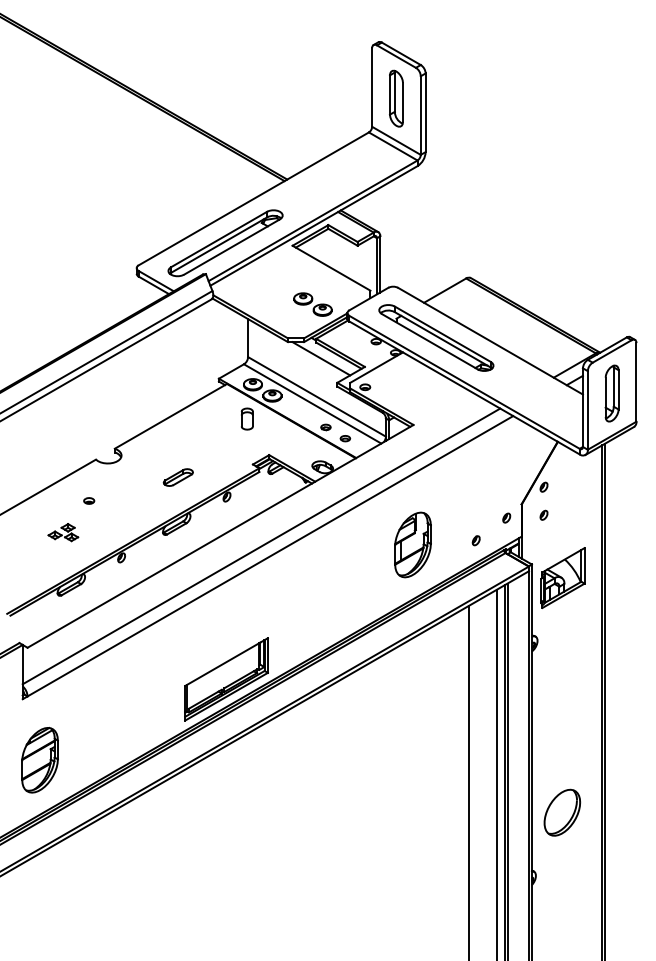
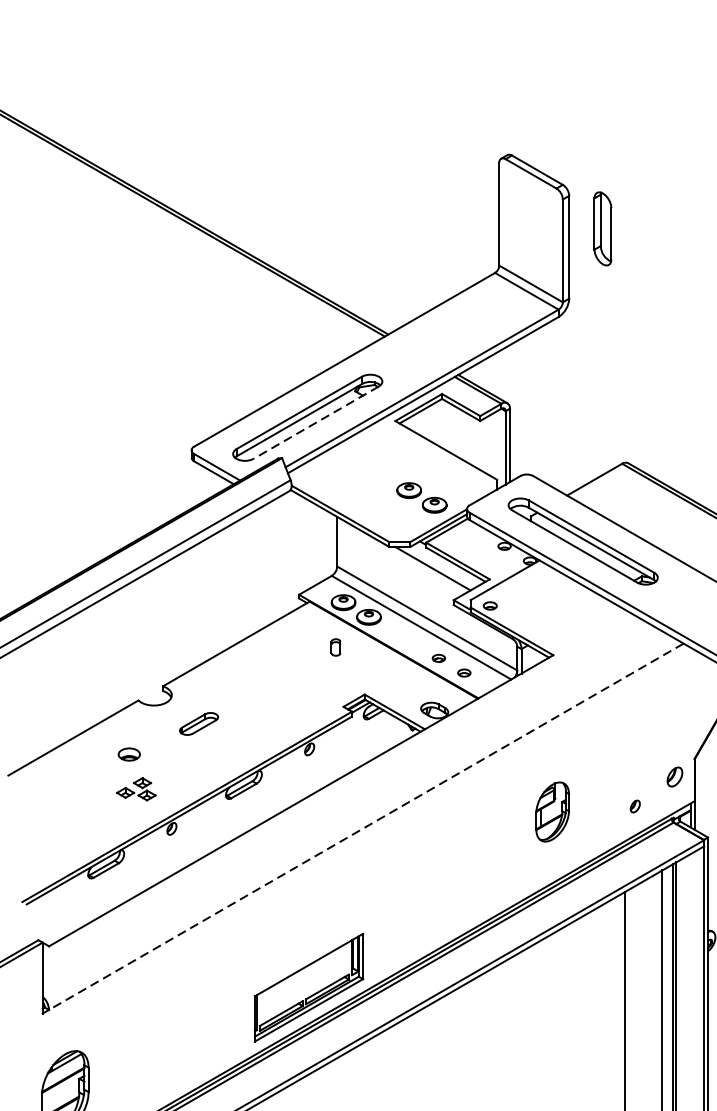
part: (396, 98) -> (602, 228), moved
line: (231, 247) -> (315, 423), solid -> dashed
part: (246, 418) -> (335, 646), size x0.6
part: (177, 477) -> (197, 723), moved
part: (89, 500) -> (129, 753), size x1.6
part: (506, 517) -> (674, 776), size x1.6
part: (63, 532) -> (136, 789), moved
part: (412, 544) -> (552, 811), size x0.7
line: (261, 546) -> (354, 814), removed
line: (269, 556) -> (365, 827), solid -> dashed

